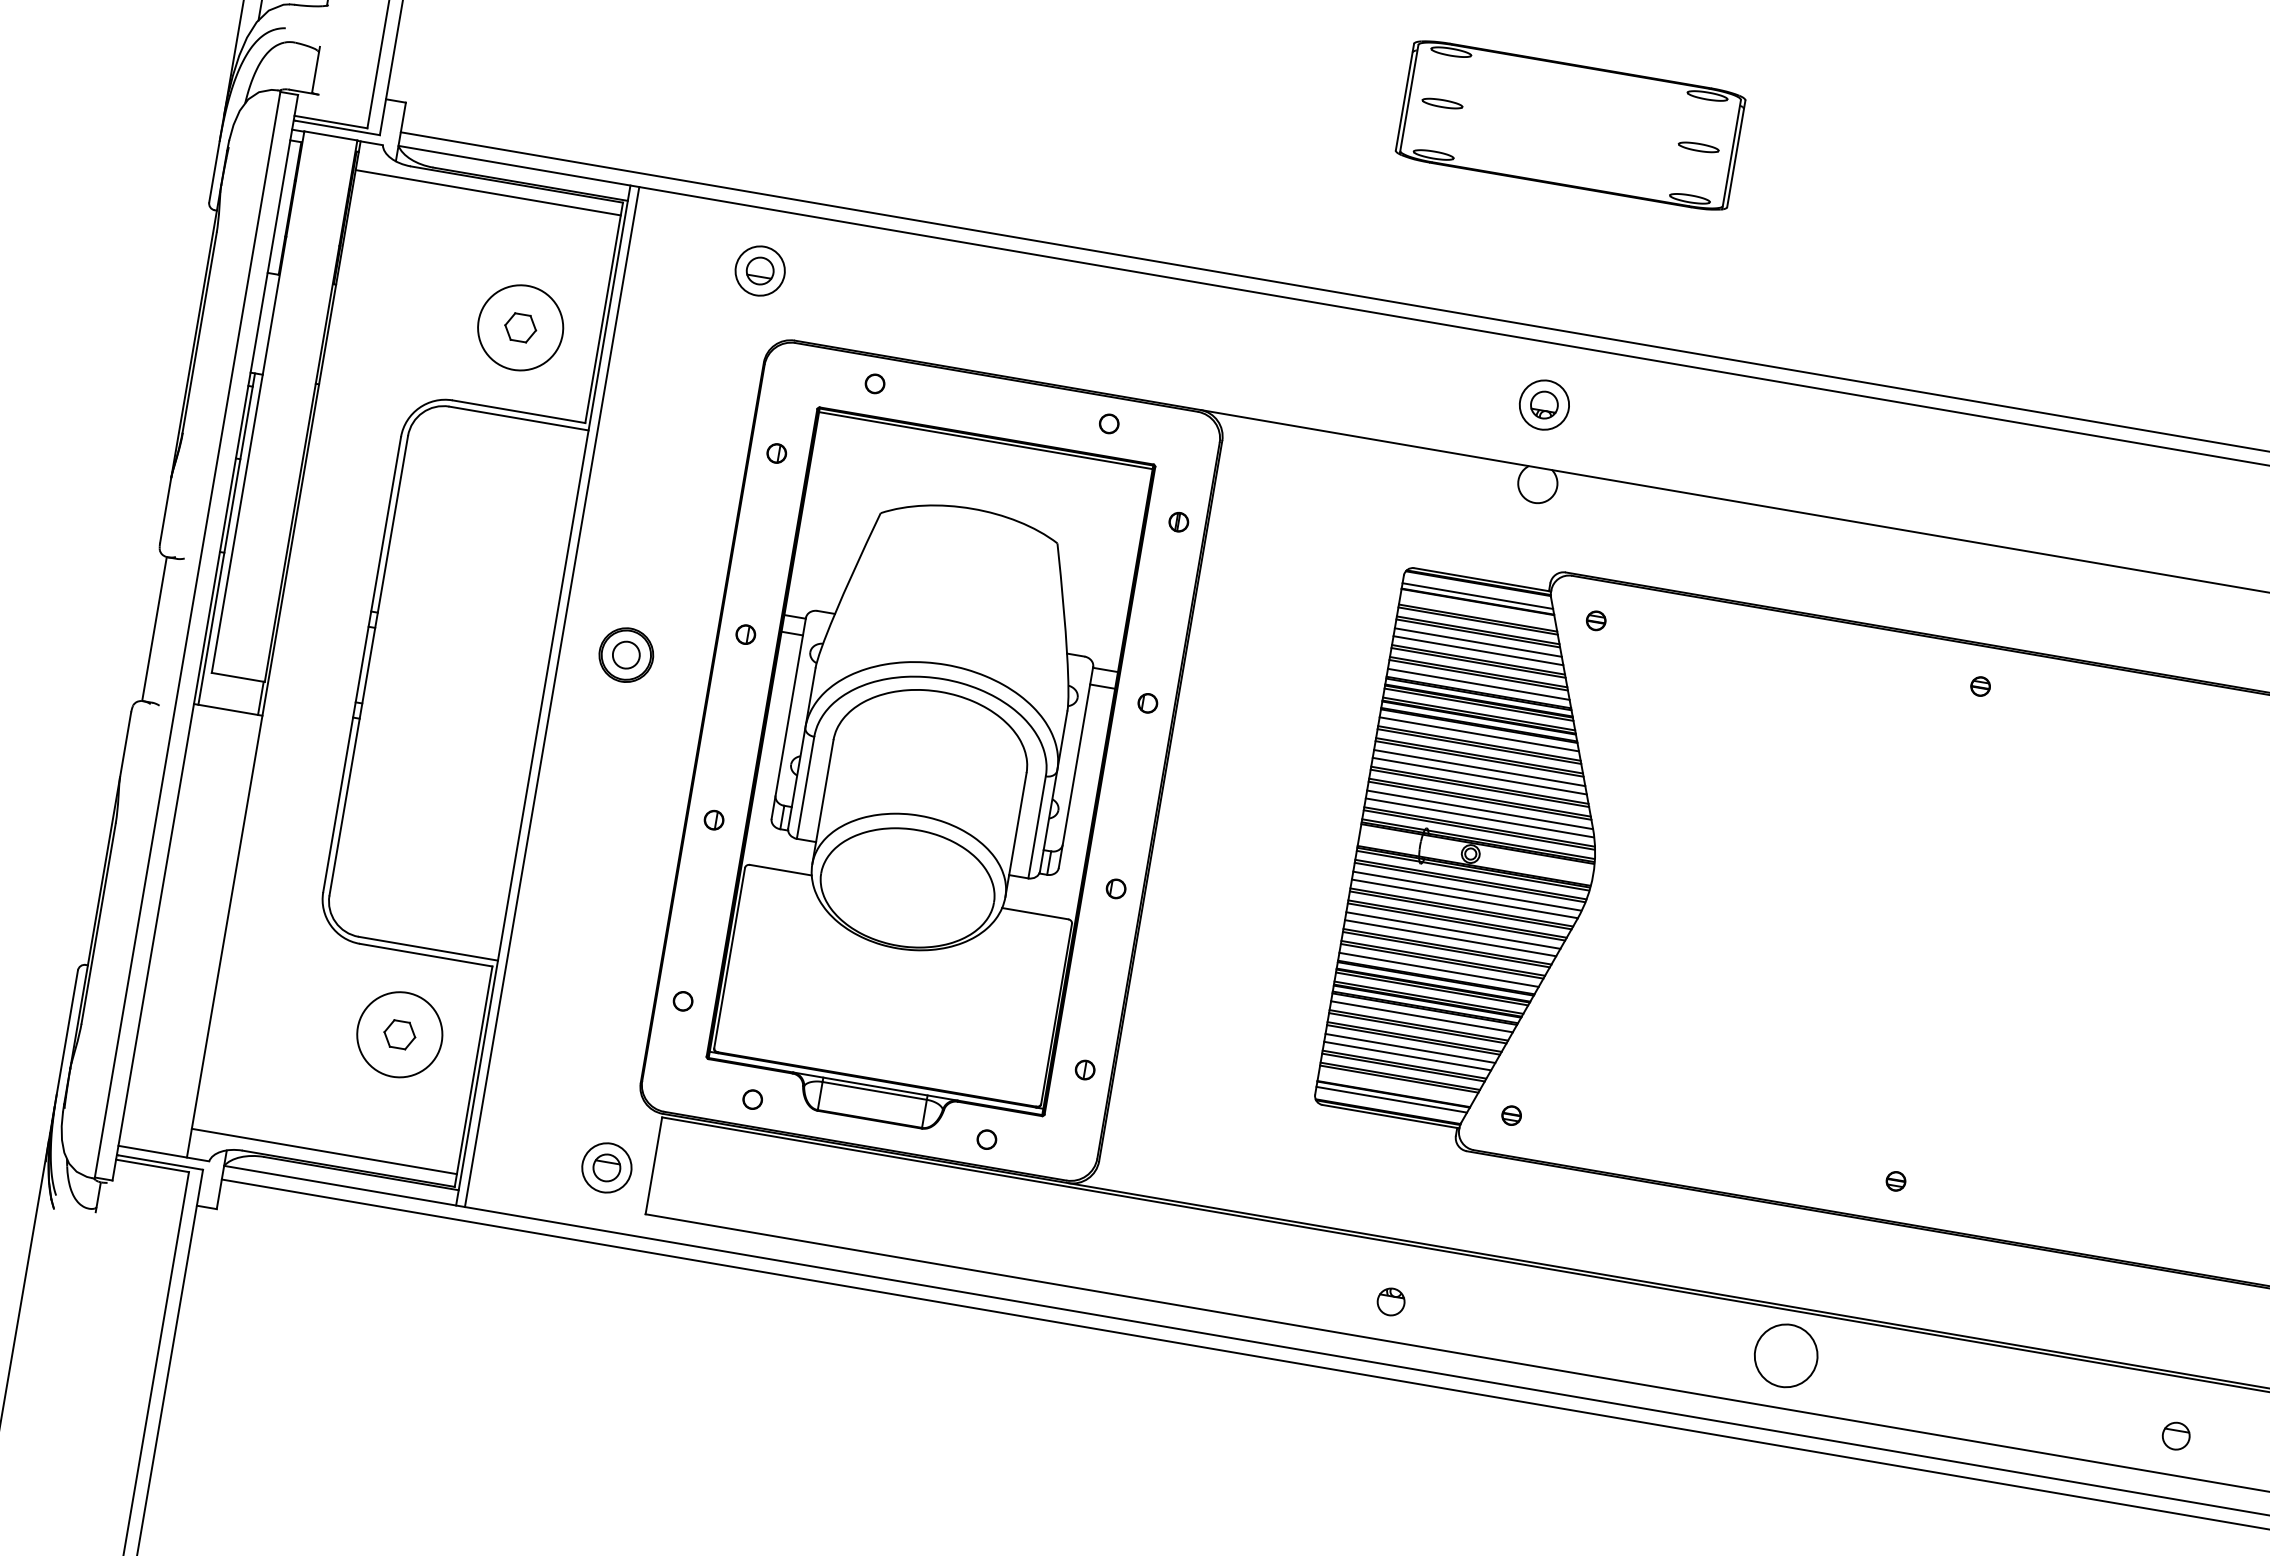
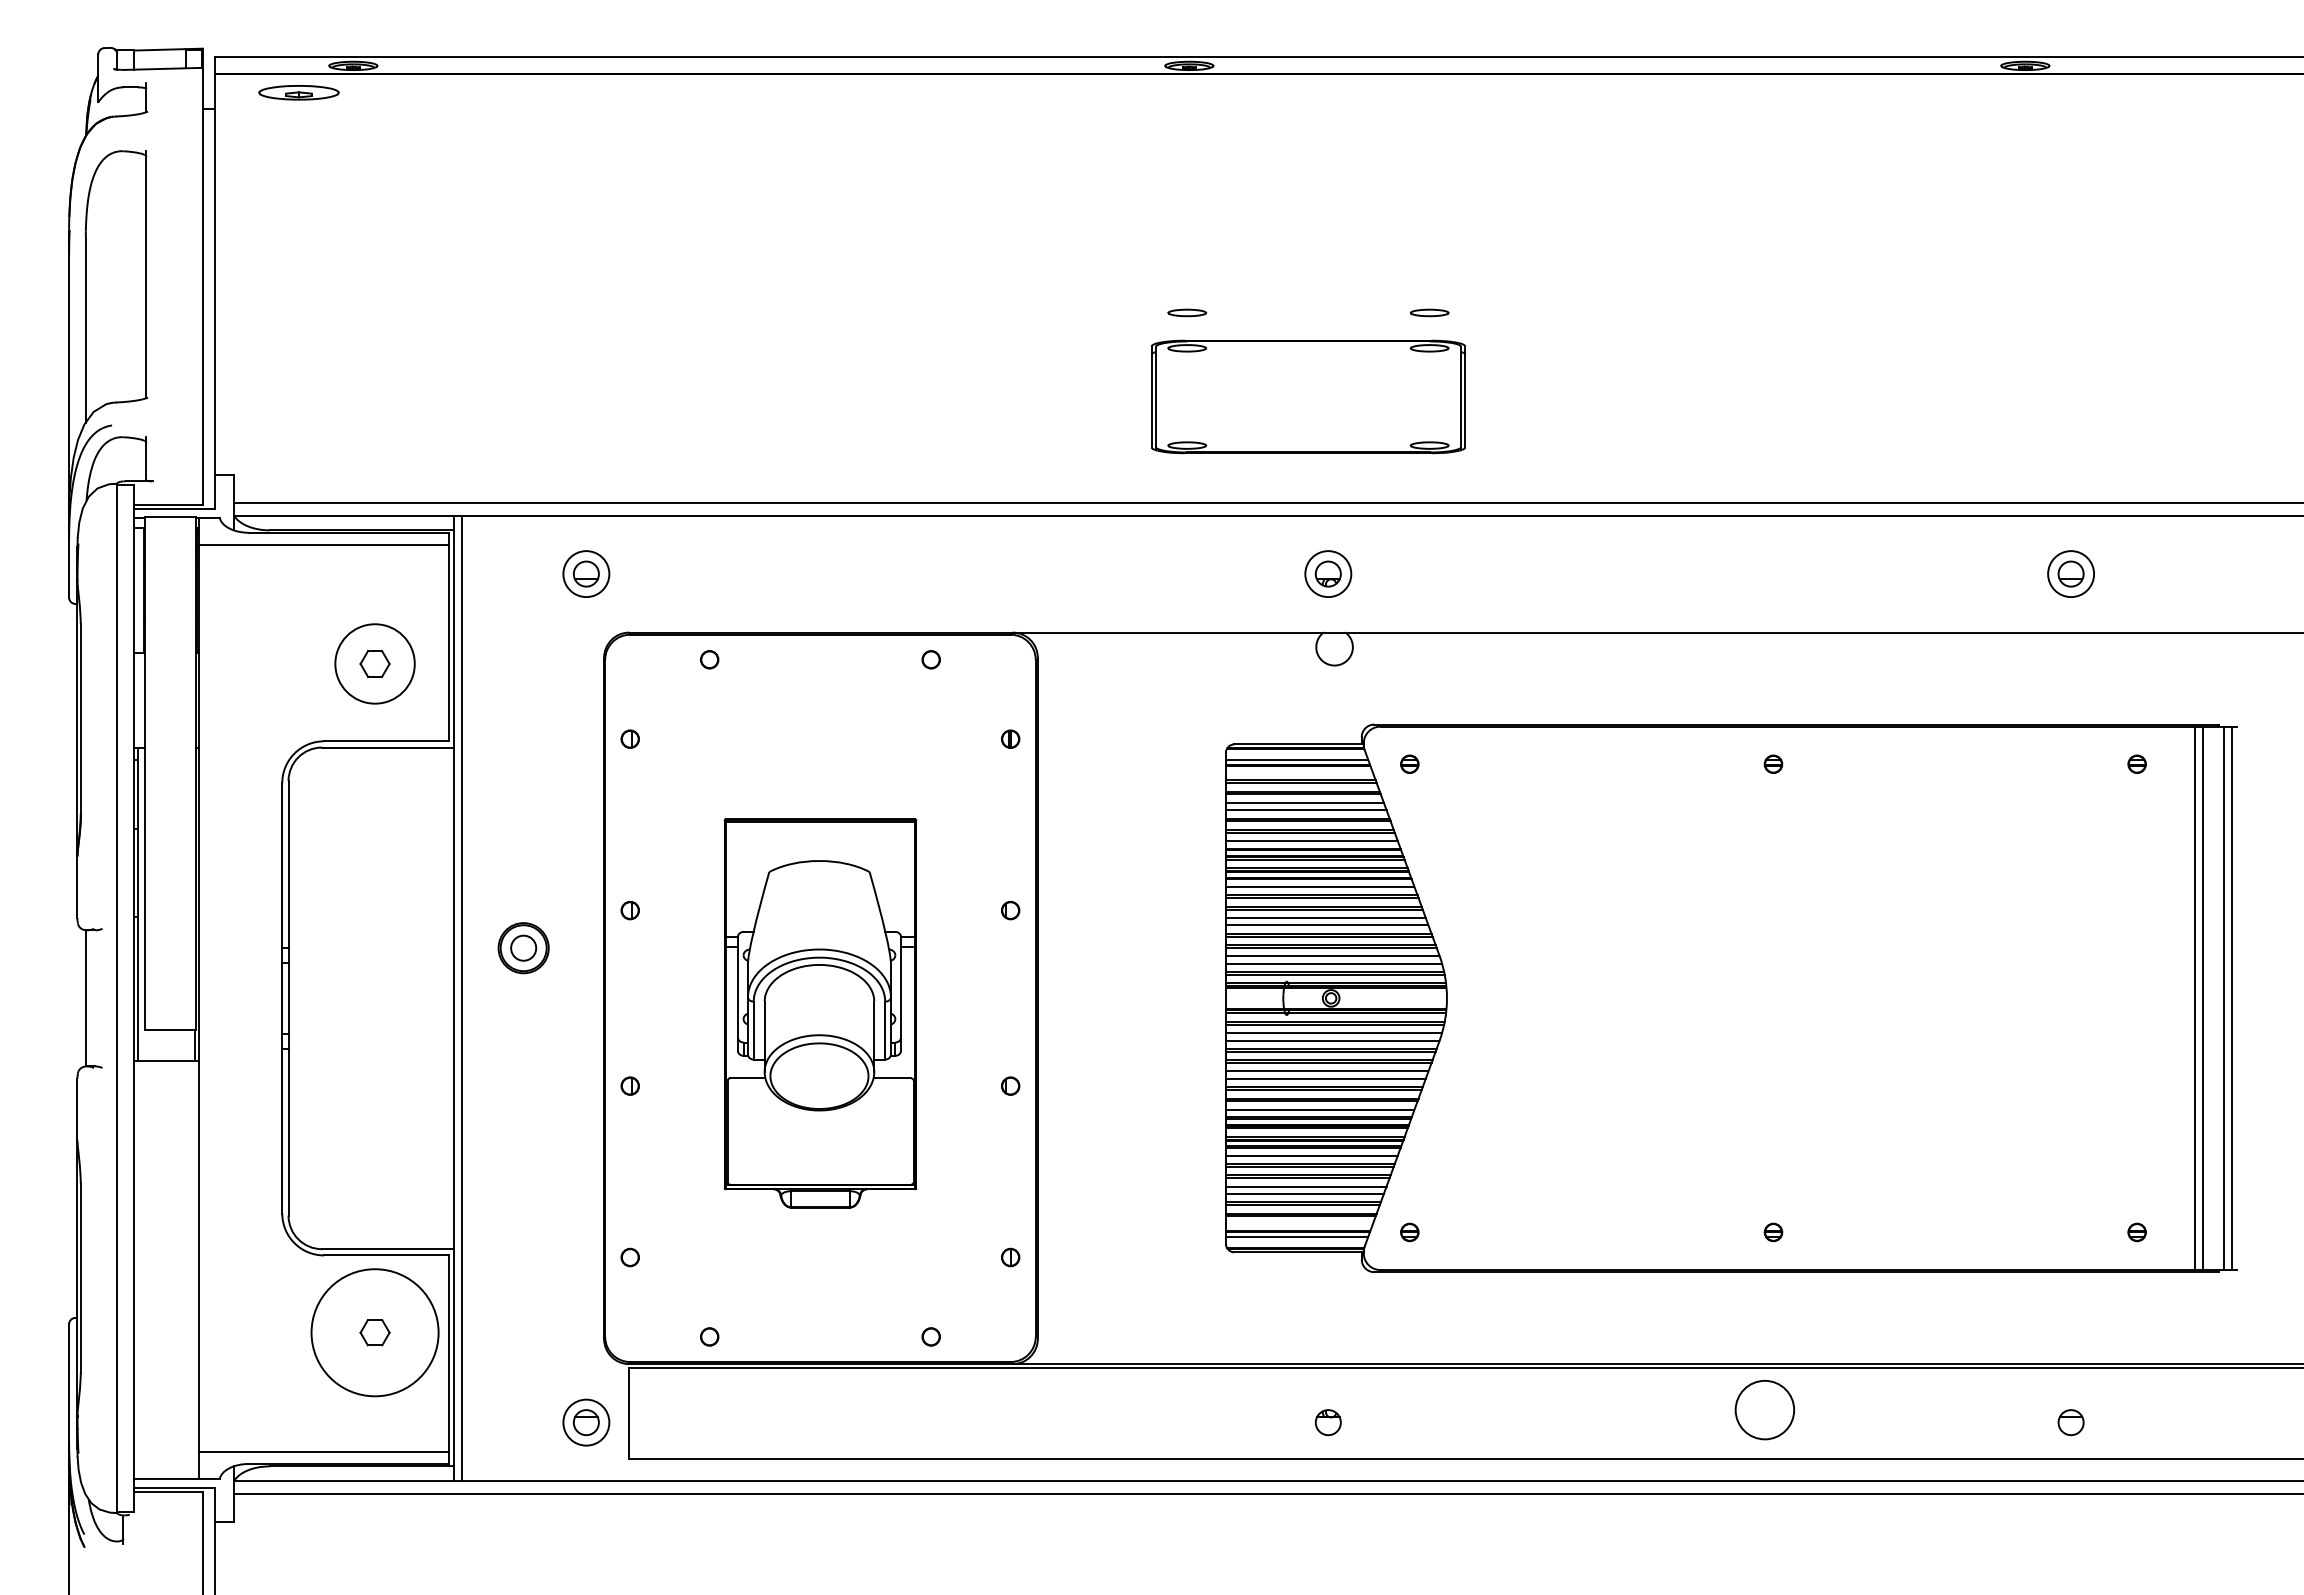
part: (1570, 125) -> (1308, 396), moved
part: (928, 777) -> (820, 1013), size x0.6
circle: (399, 1034) -> (374, 1332), size x1.6
circle: (1785, 1356) -> (1764, 1410), moved

